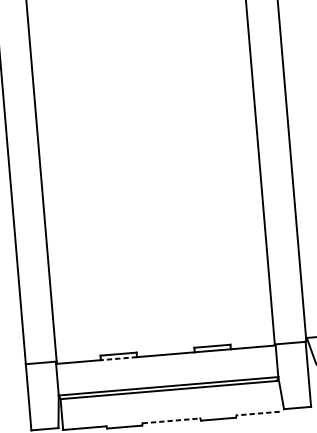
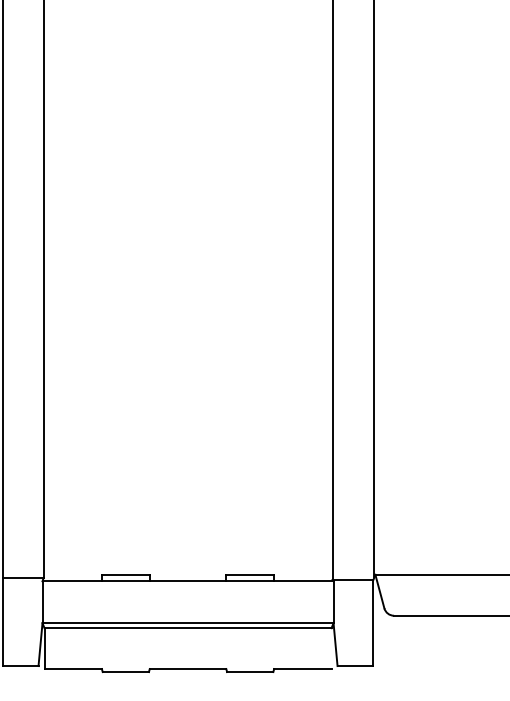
line: (118, 358) -> (125, 581), dashed -> solid
line: (257, 413) -> (302, 669), dashed -> solid
line: (171, 421) -> (188, 669), dashed -> solid

